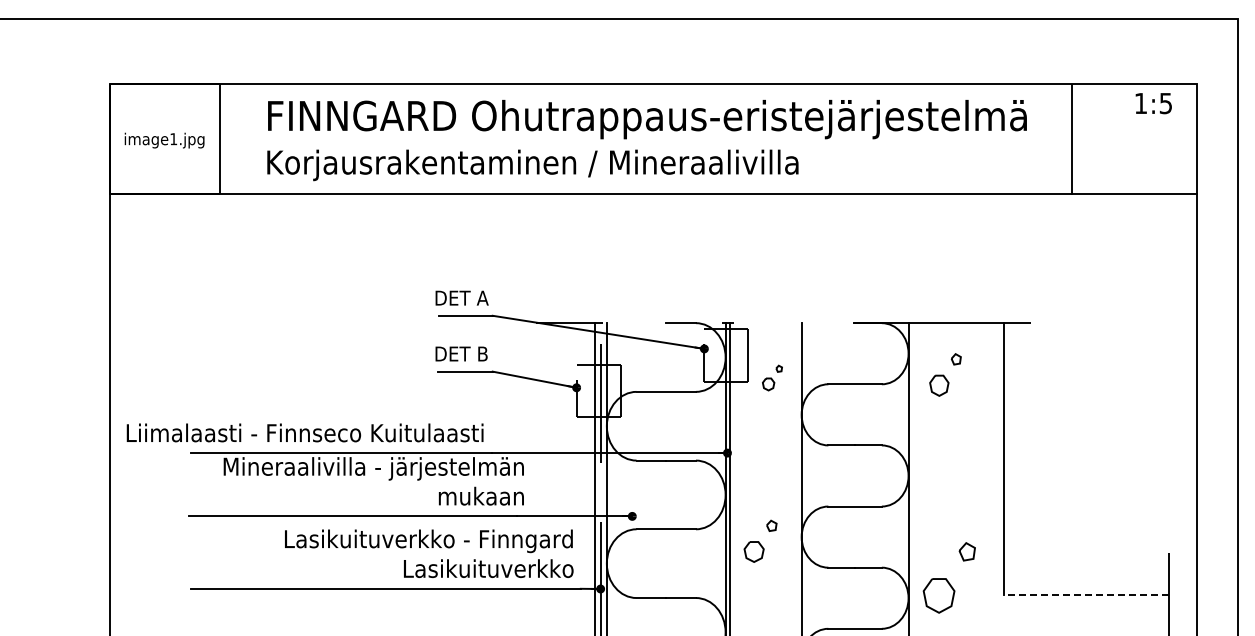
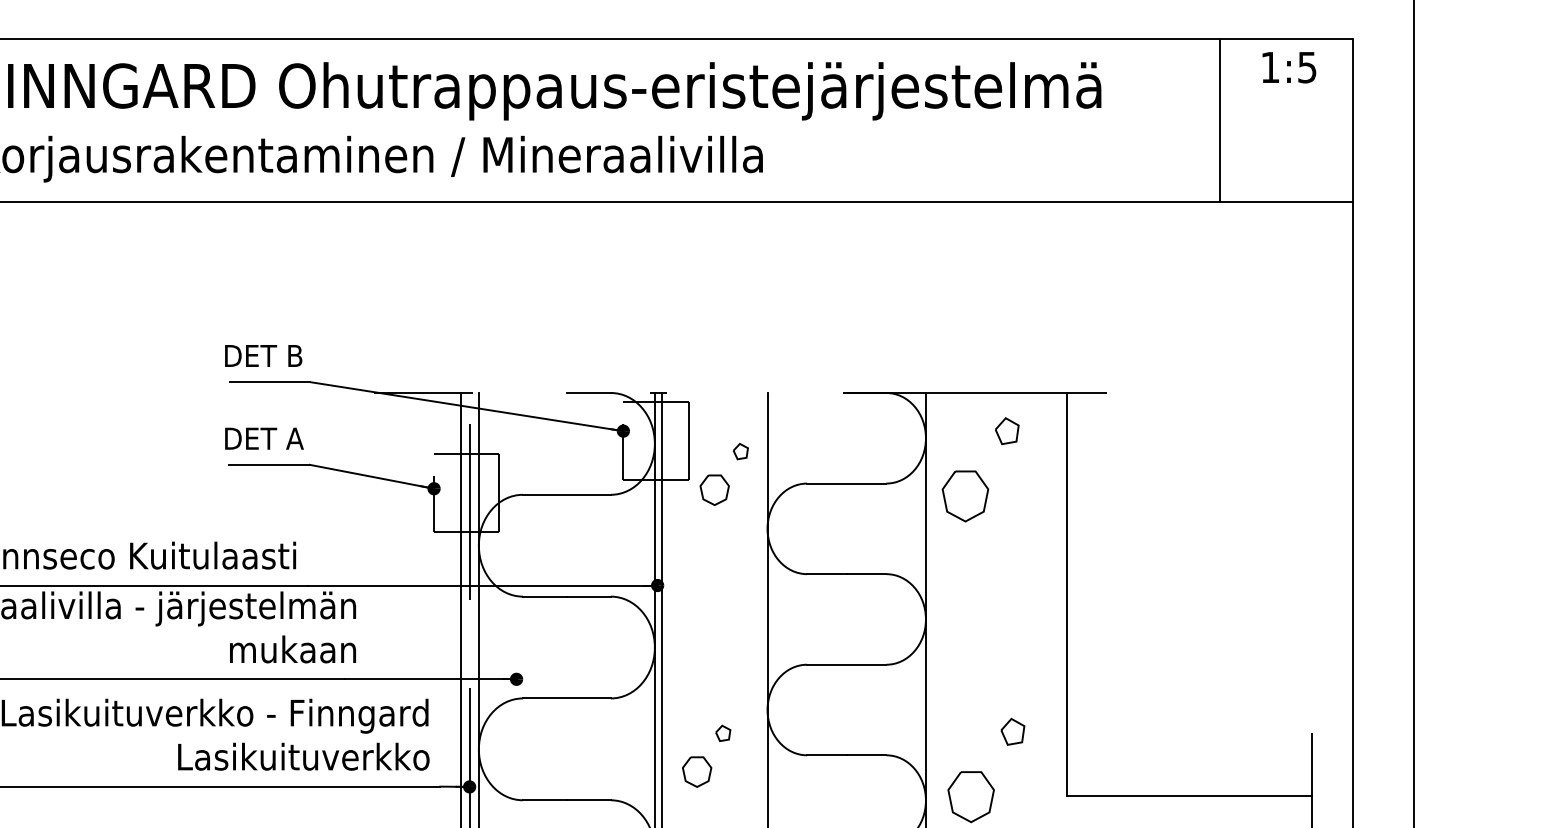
line: (1071, 139) -> (1219, 120), moved
text: (482, 297) -> (294, 354), DET A -> DET B
text: (482, 353) -> (294, 437), DET B -> DET A
part: (945, 374) -> (980, 469), size x1.67
part: (772, 377) -> (724, 473), size x1.67
part: (760, 540) -> (706, 755), moved
line: (1086, 594) -> (1189, 795), dashed -> solid

